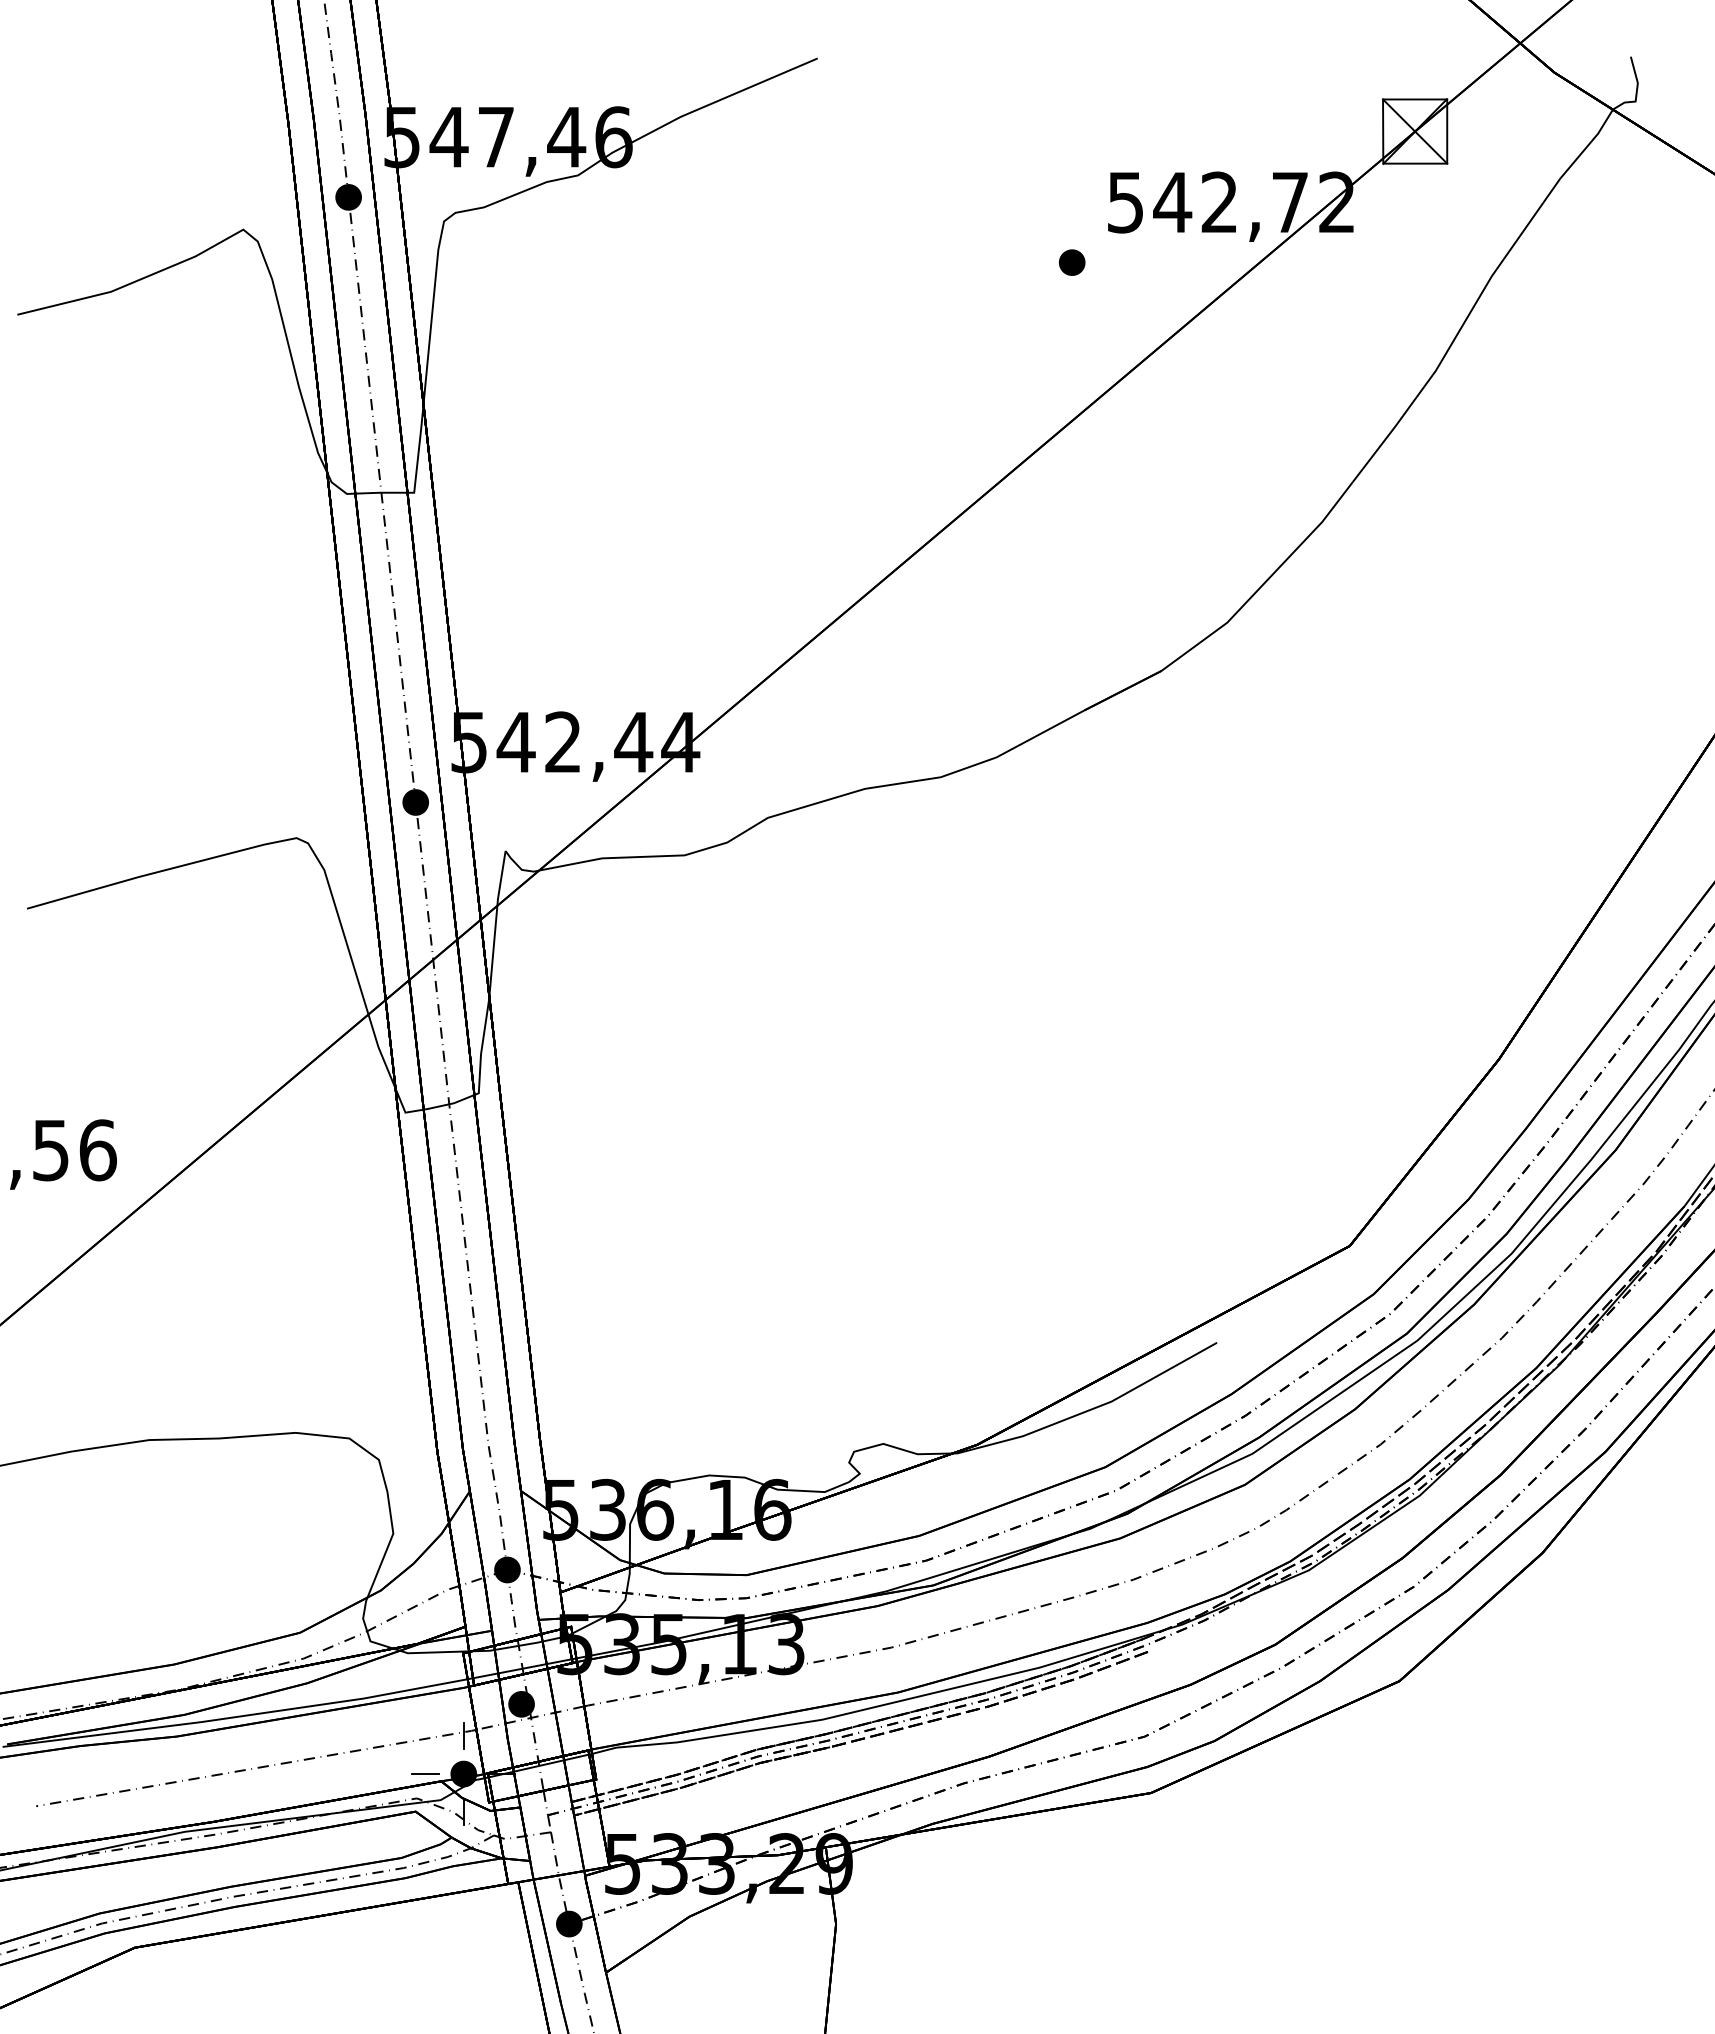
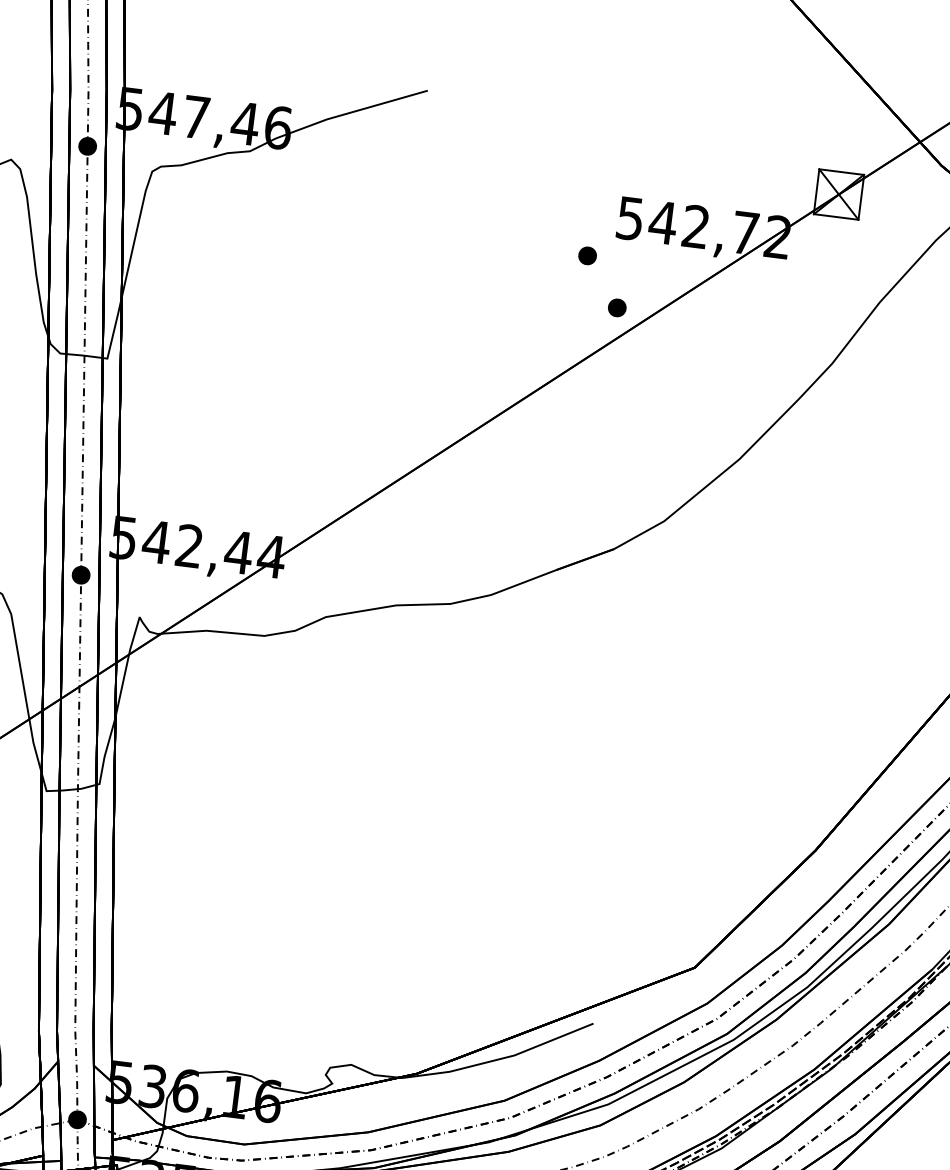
part: (1123, 330) -> (617, 307), added

